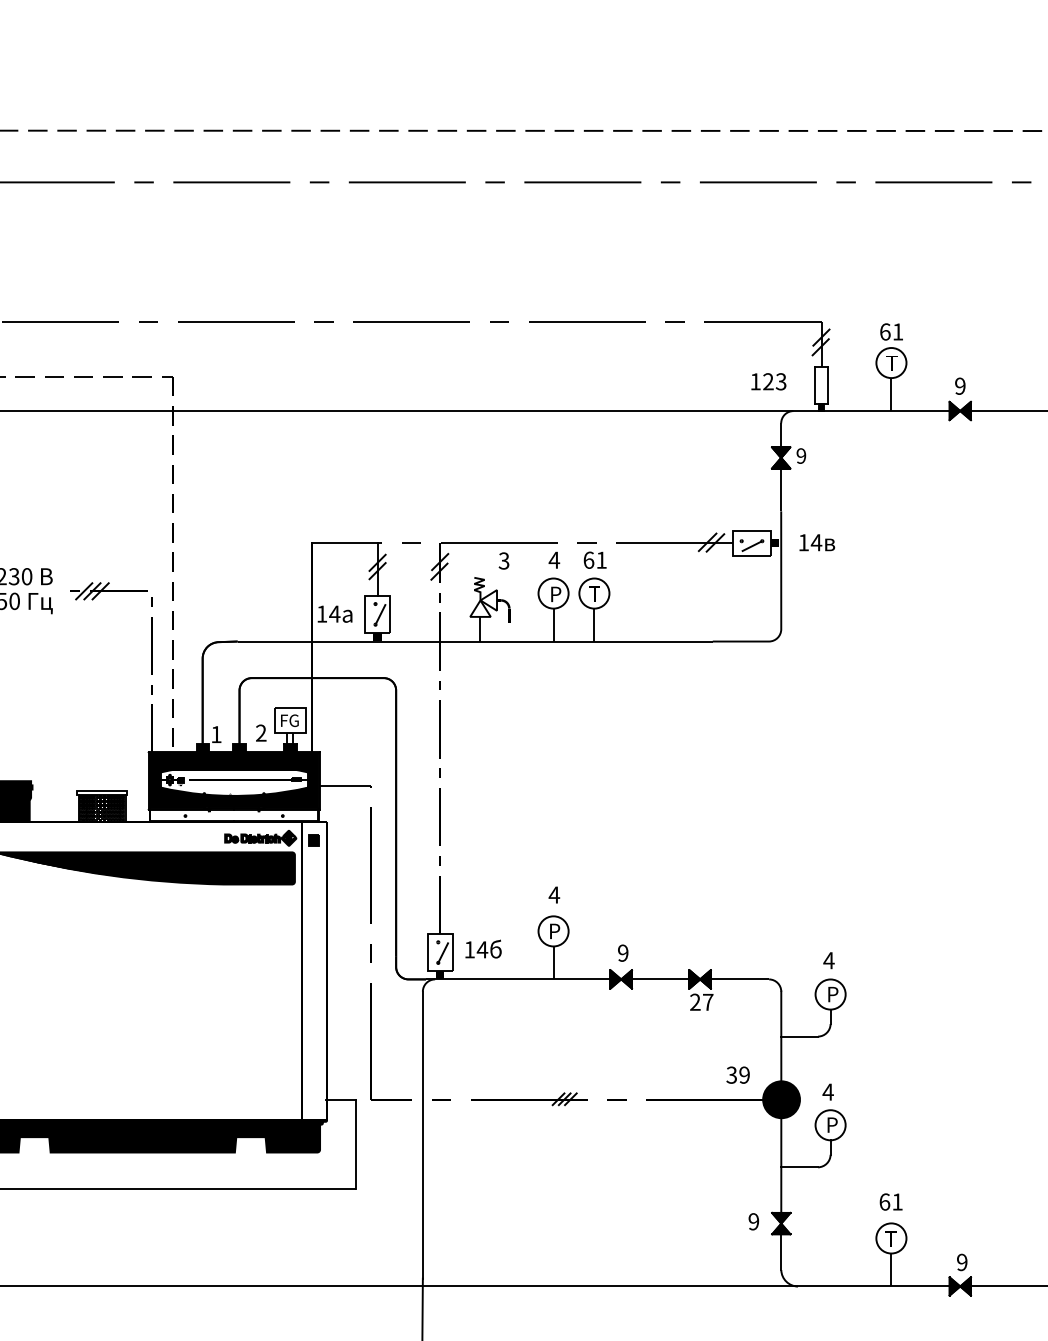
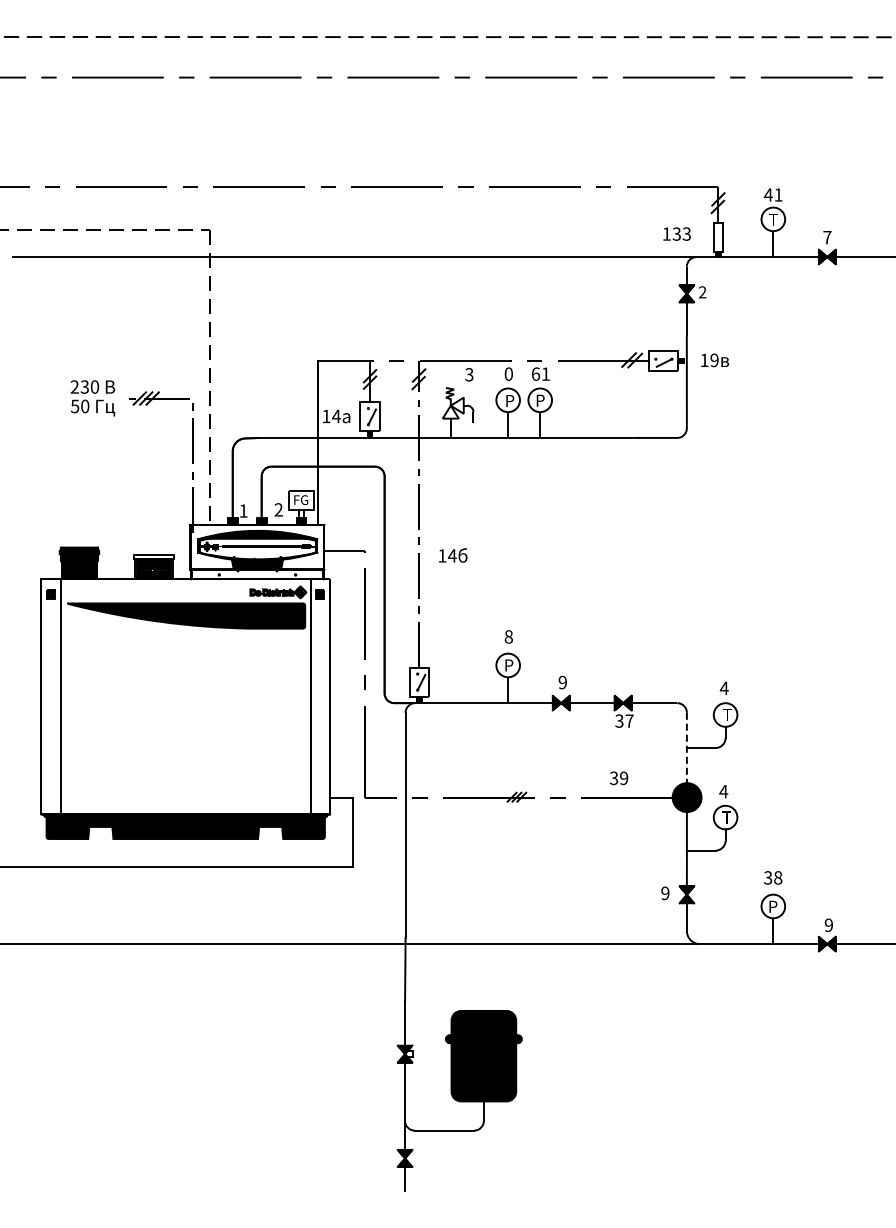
text: (885, 331) -> (768, 194), 61 -> 41
text: (768, 381) -> (676, 233), 123 -> 133
text: (960, 386) -> (827, 237), 9 -> 7
text: (801, 456) -> (702, 292), 9 -> 2
text: (816, 542) -> (714, 360), 14 -> 19
text: (553, 559) -> (508, 373), 4 -> 0
text: (594, 593) -> (540, 400), Т -> P
fill: (234, 781) -> (257, 547), removed
text: (553, 894) -> (508, 636), 4 -> 8
text: (483, 949) -> (453, 555), moved
text: (833, 993) -> (727, 714), P -> Т
text: (695, 1002) -> (619, 721), 27 -> 37
line: (780, 1037) -> (686, 748), solid -> dashed
text: (737, 1075) -> (618, 778), moved
text: (831, 1125) -> (726, 817), P -> Т
text: (891, 1201) -> (773, 877), 61 -> 38
text: (891, 1238) -> (773, 906), Т -> P

